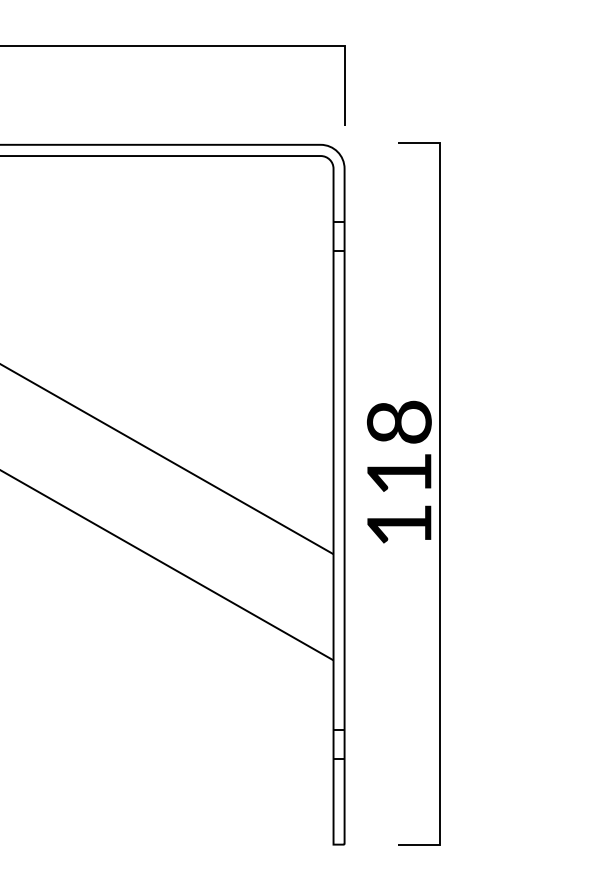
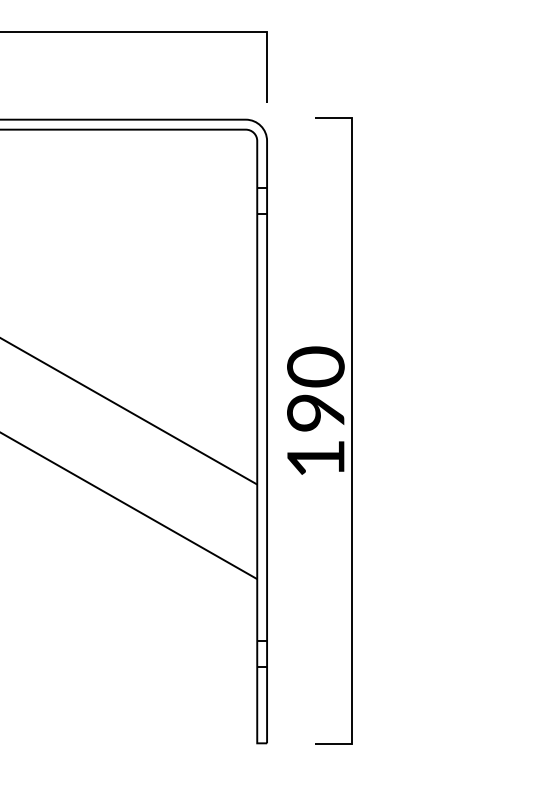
text: (398, 446) -> (315, 388), 118 -> 190

